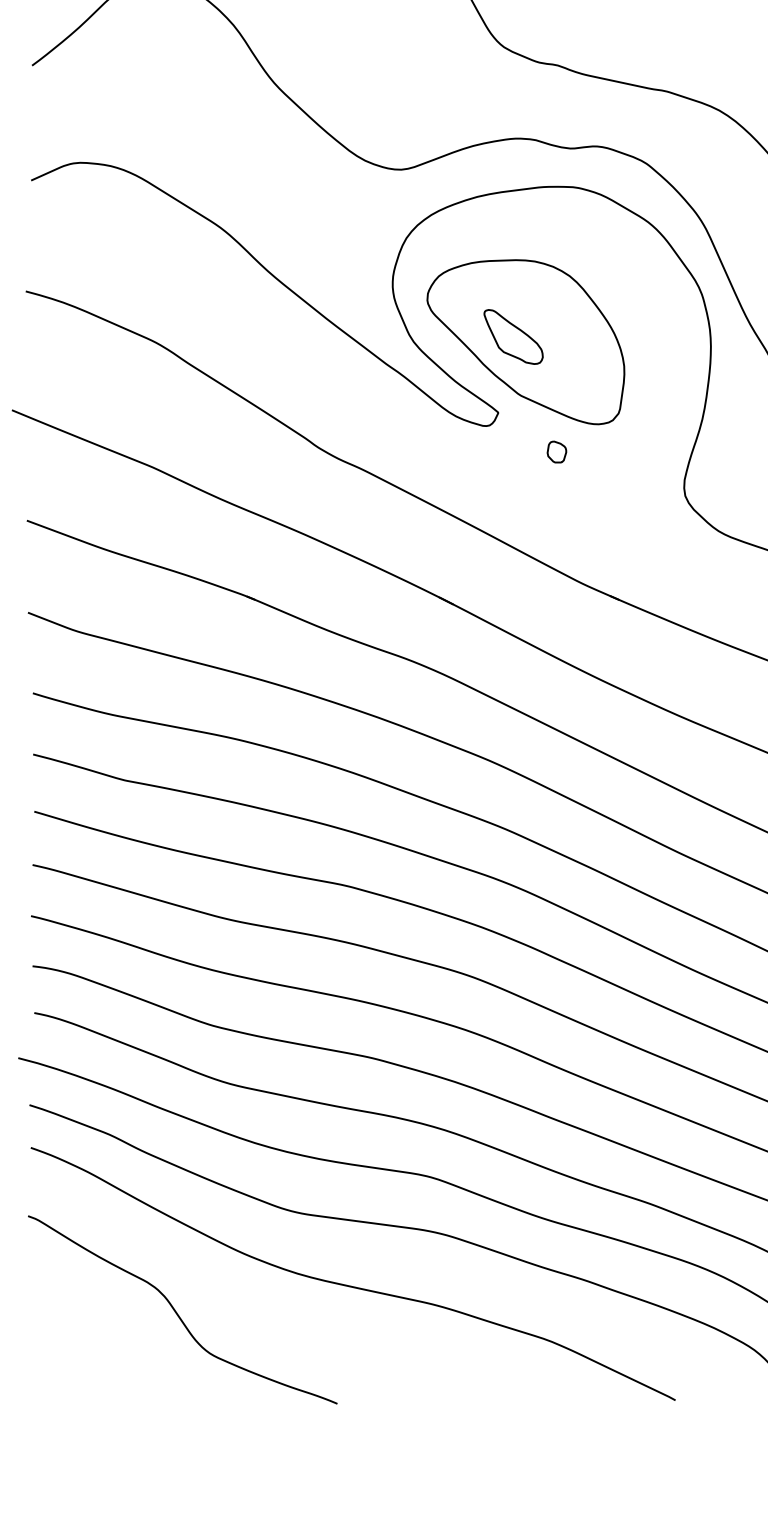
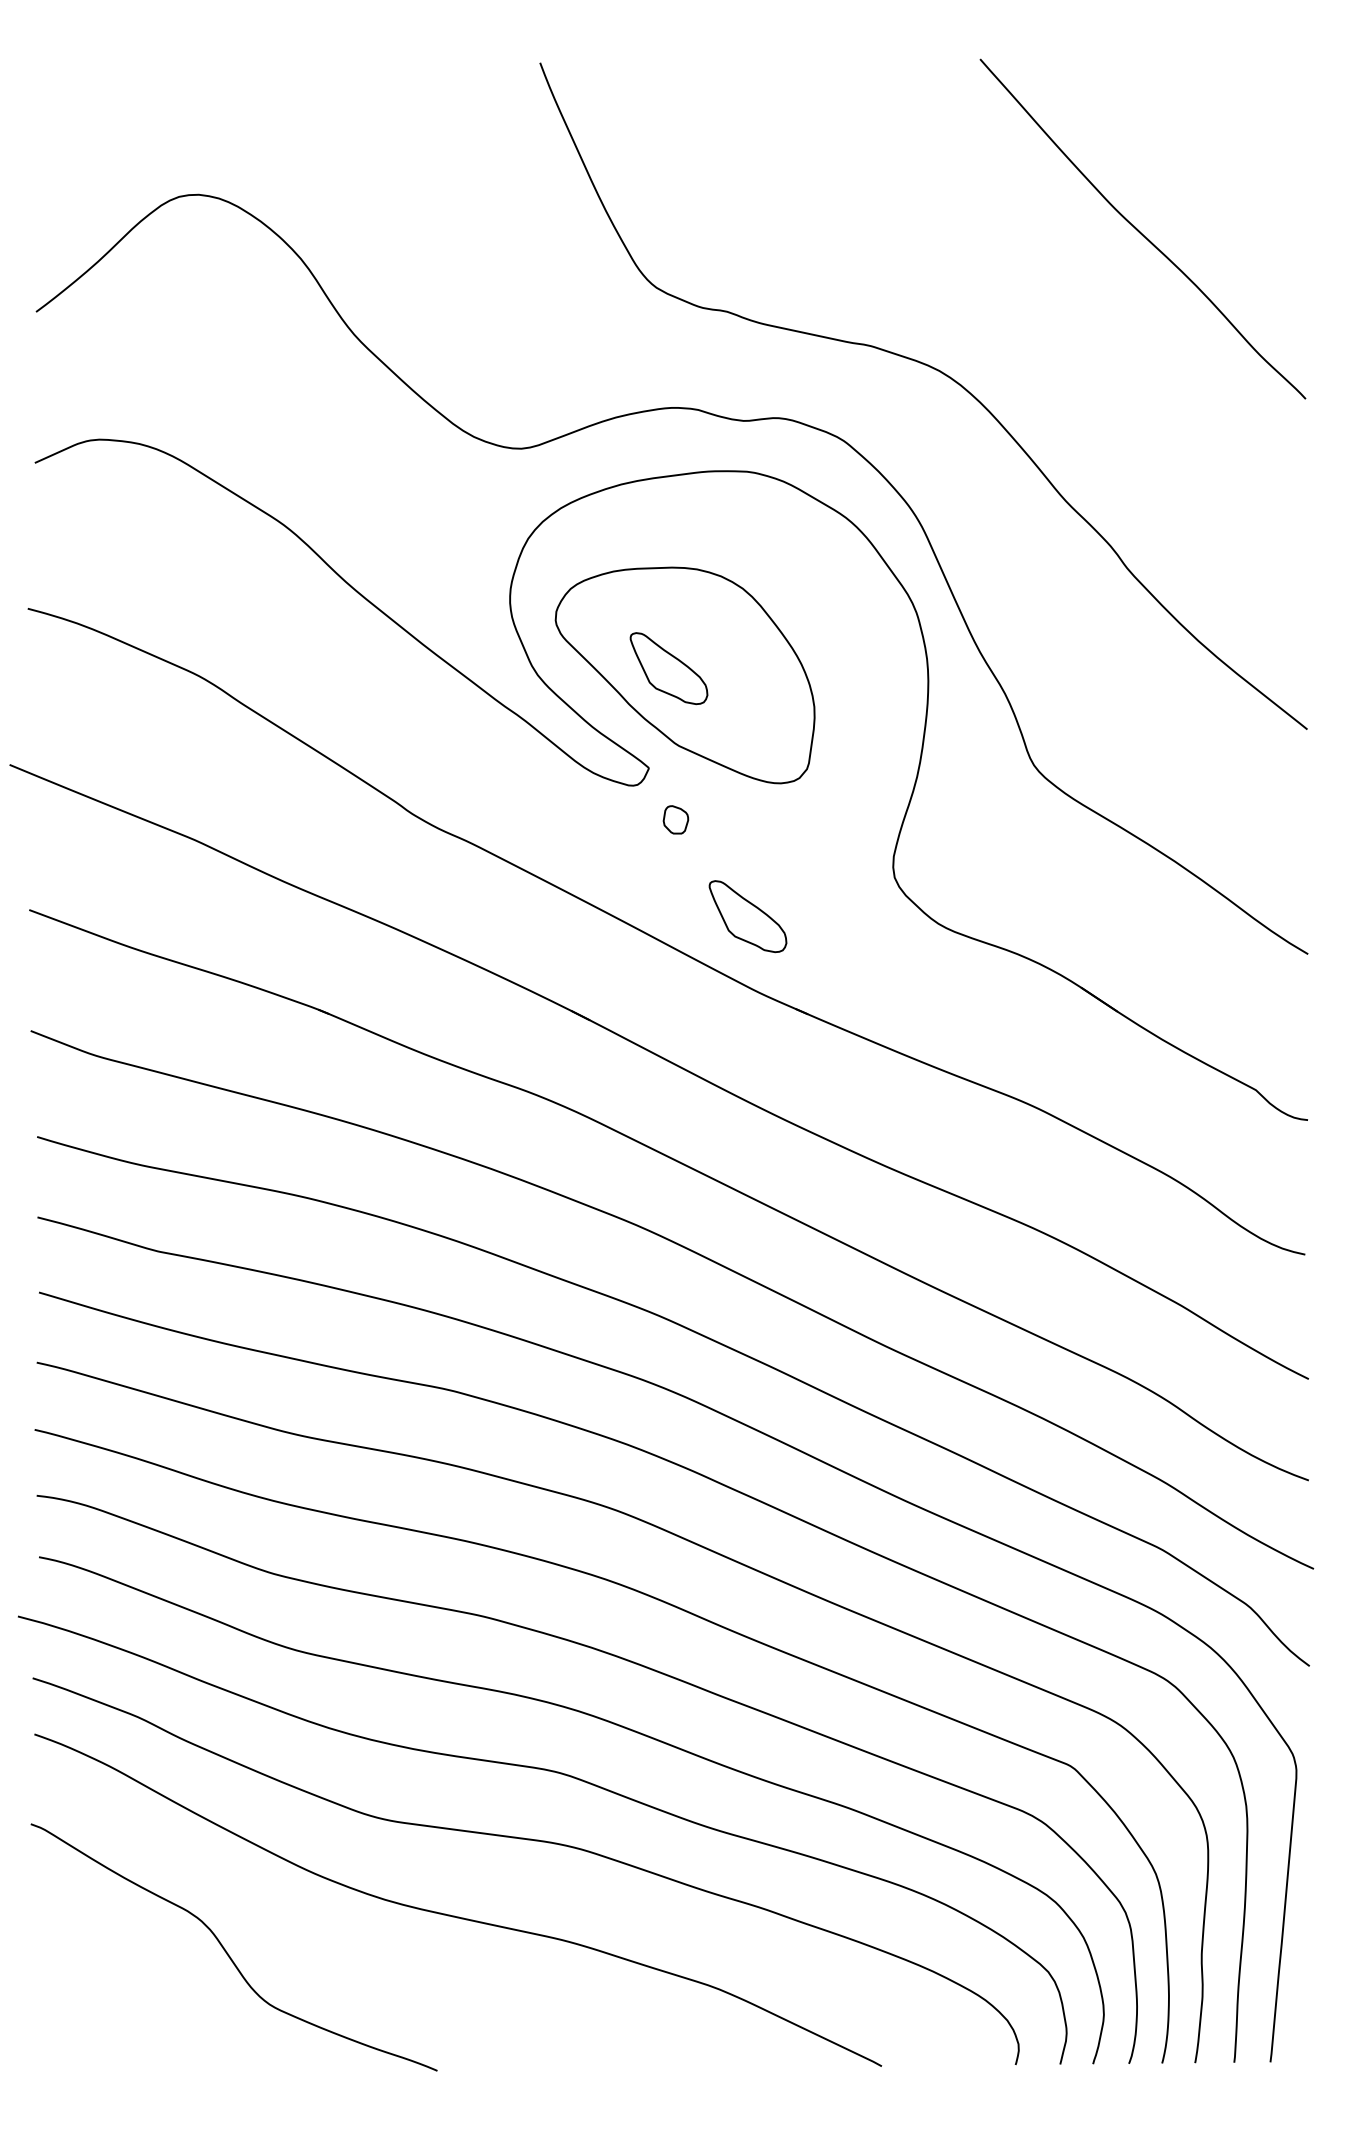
part: (556, 451) -> (675, 819), moved
part: (573, 525) -> (747, 916), added

